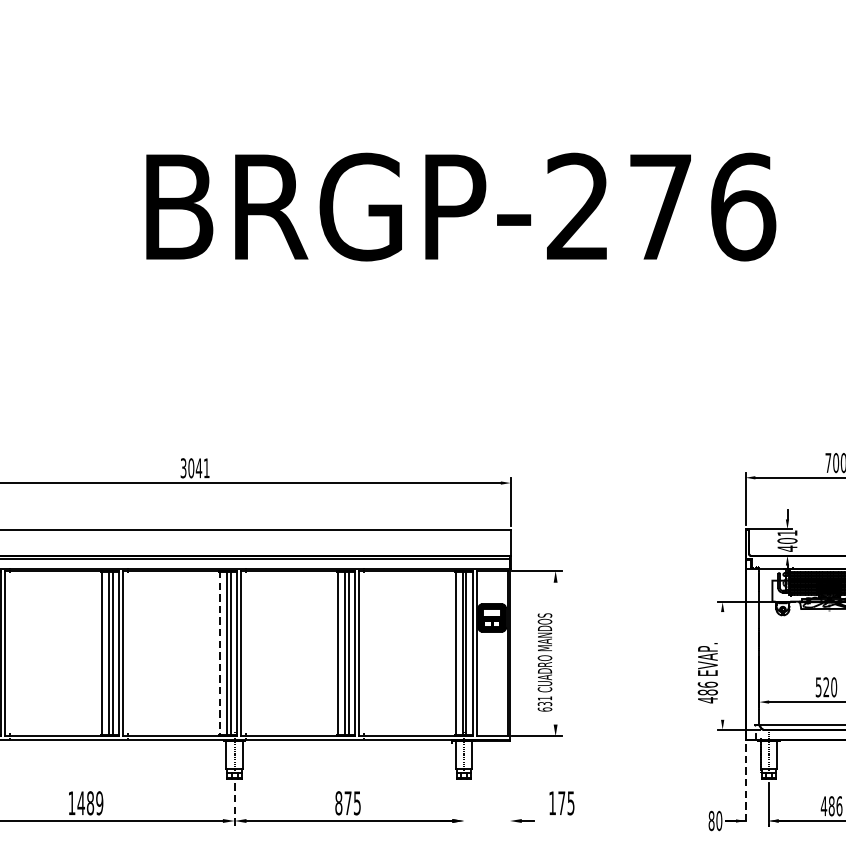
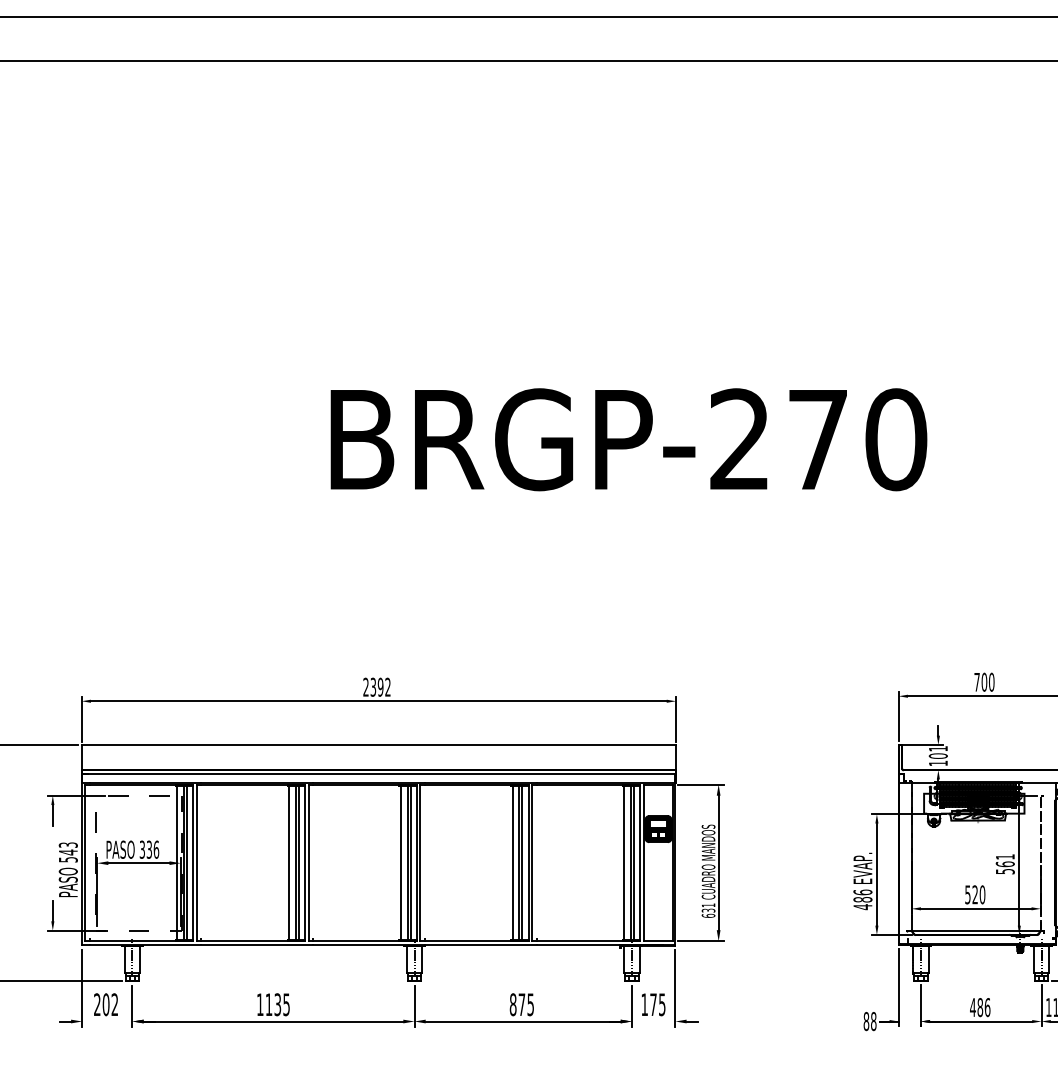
text: (743, 206) -> (896, 439), BRGP-276 -> BRGP-270
text: (194, 467) -> (376, 686), 3041 -> 2392
text: (787, 548) -> (938, 763), 401 -> 101
line: (555, 653) -> (718, 862), added
line: (219, 654) -> (400, 863), dashed -> solid
line: (722, 665) -> (876, 874), added
line: (745, 785) -> (898, 987), dashed -> solid
line: (510, 786) -> (675, 988), added
text: (90, 803) -> (277, 1004), 1489 -> 1135
text: (561, 803) -> (653, 1004), moved
line: (234, 805) -> (414, 1006), dashed -> solid
line: (463, 805) -> (631, 1006), added
text: (719, 820) -> (873, 1021), 80 -> 88

